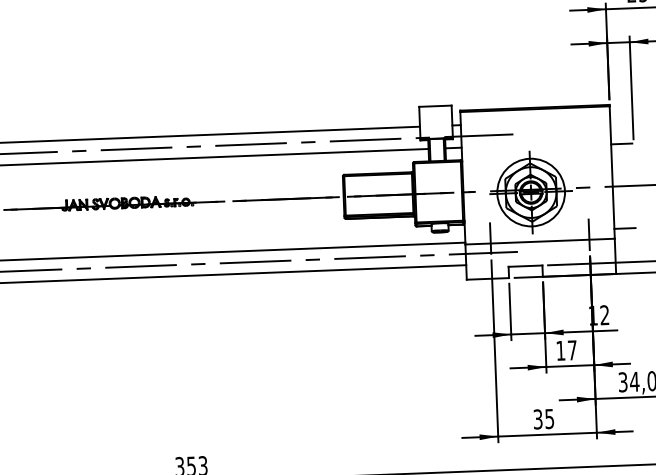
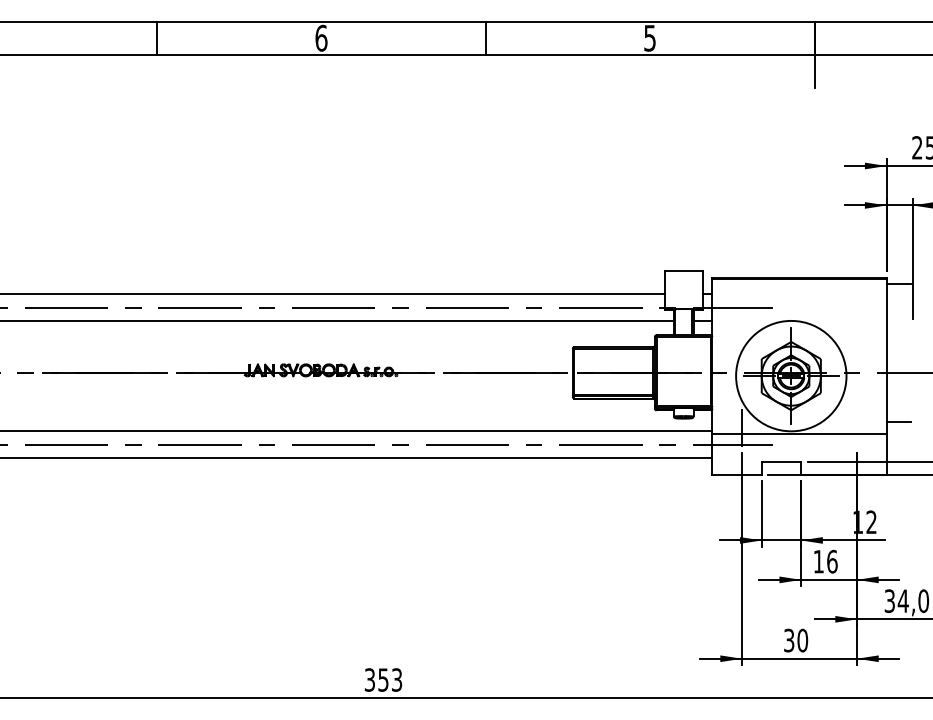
line: (621, 143) -> (898, 283), moved
circle: (530, 192) -> (790, 375), size x1.4
line: (589, 234) -> (857, 427), removed
text: (572, 350) -> (832, 561), 17 -> 16
text: (549, 418) -> (802, 640), 35 -> 30

